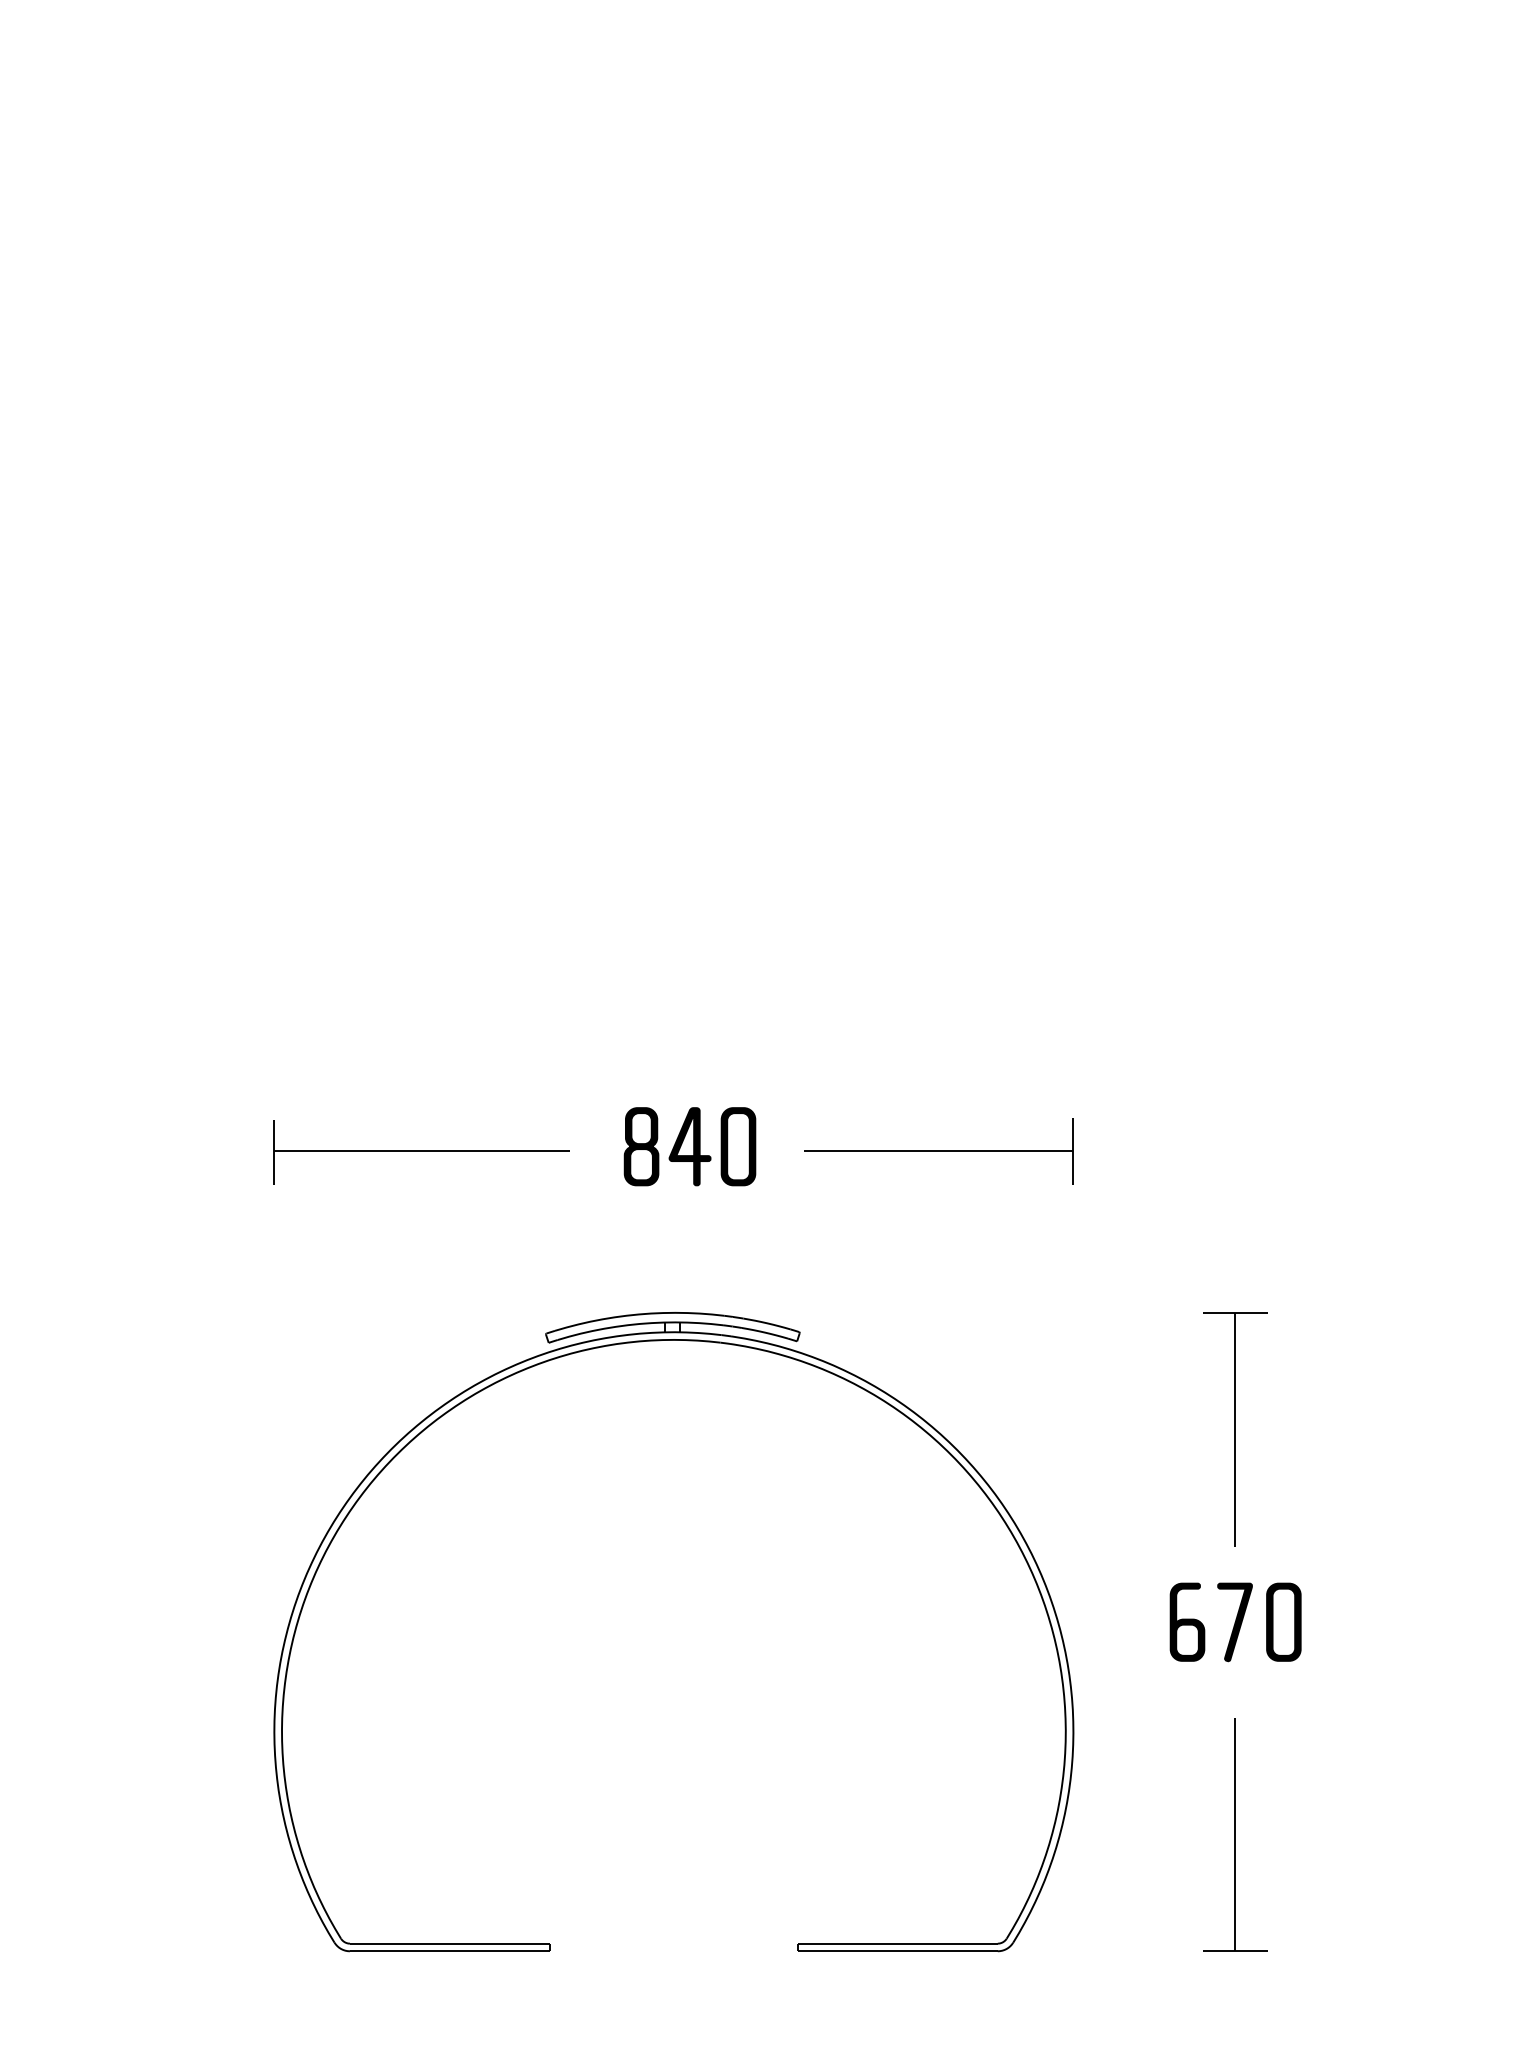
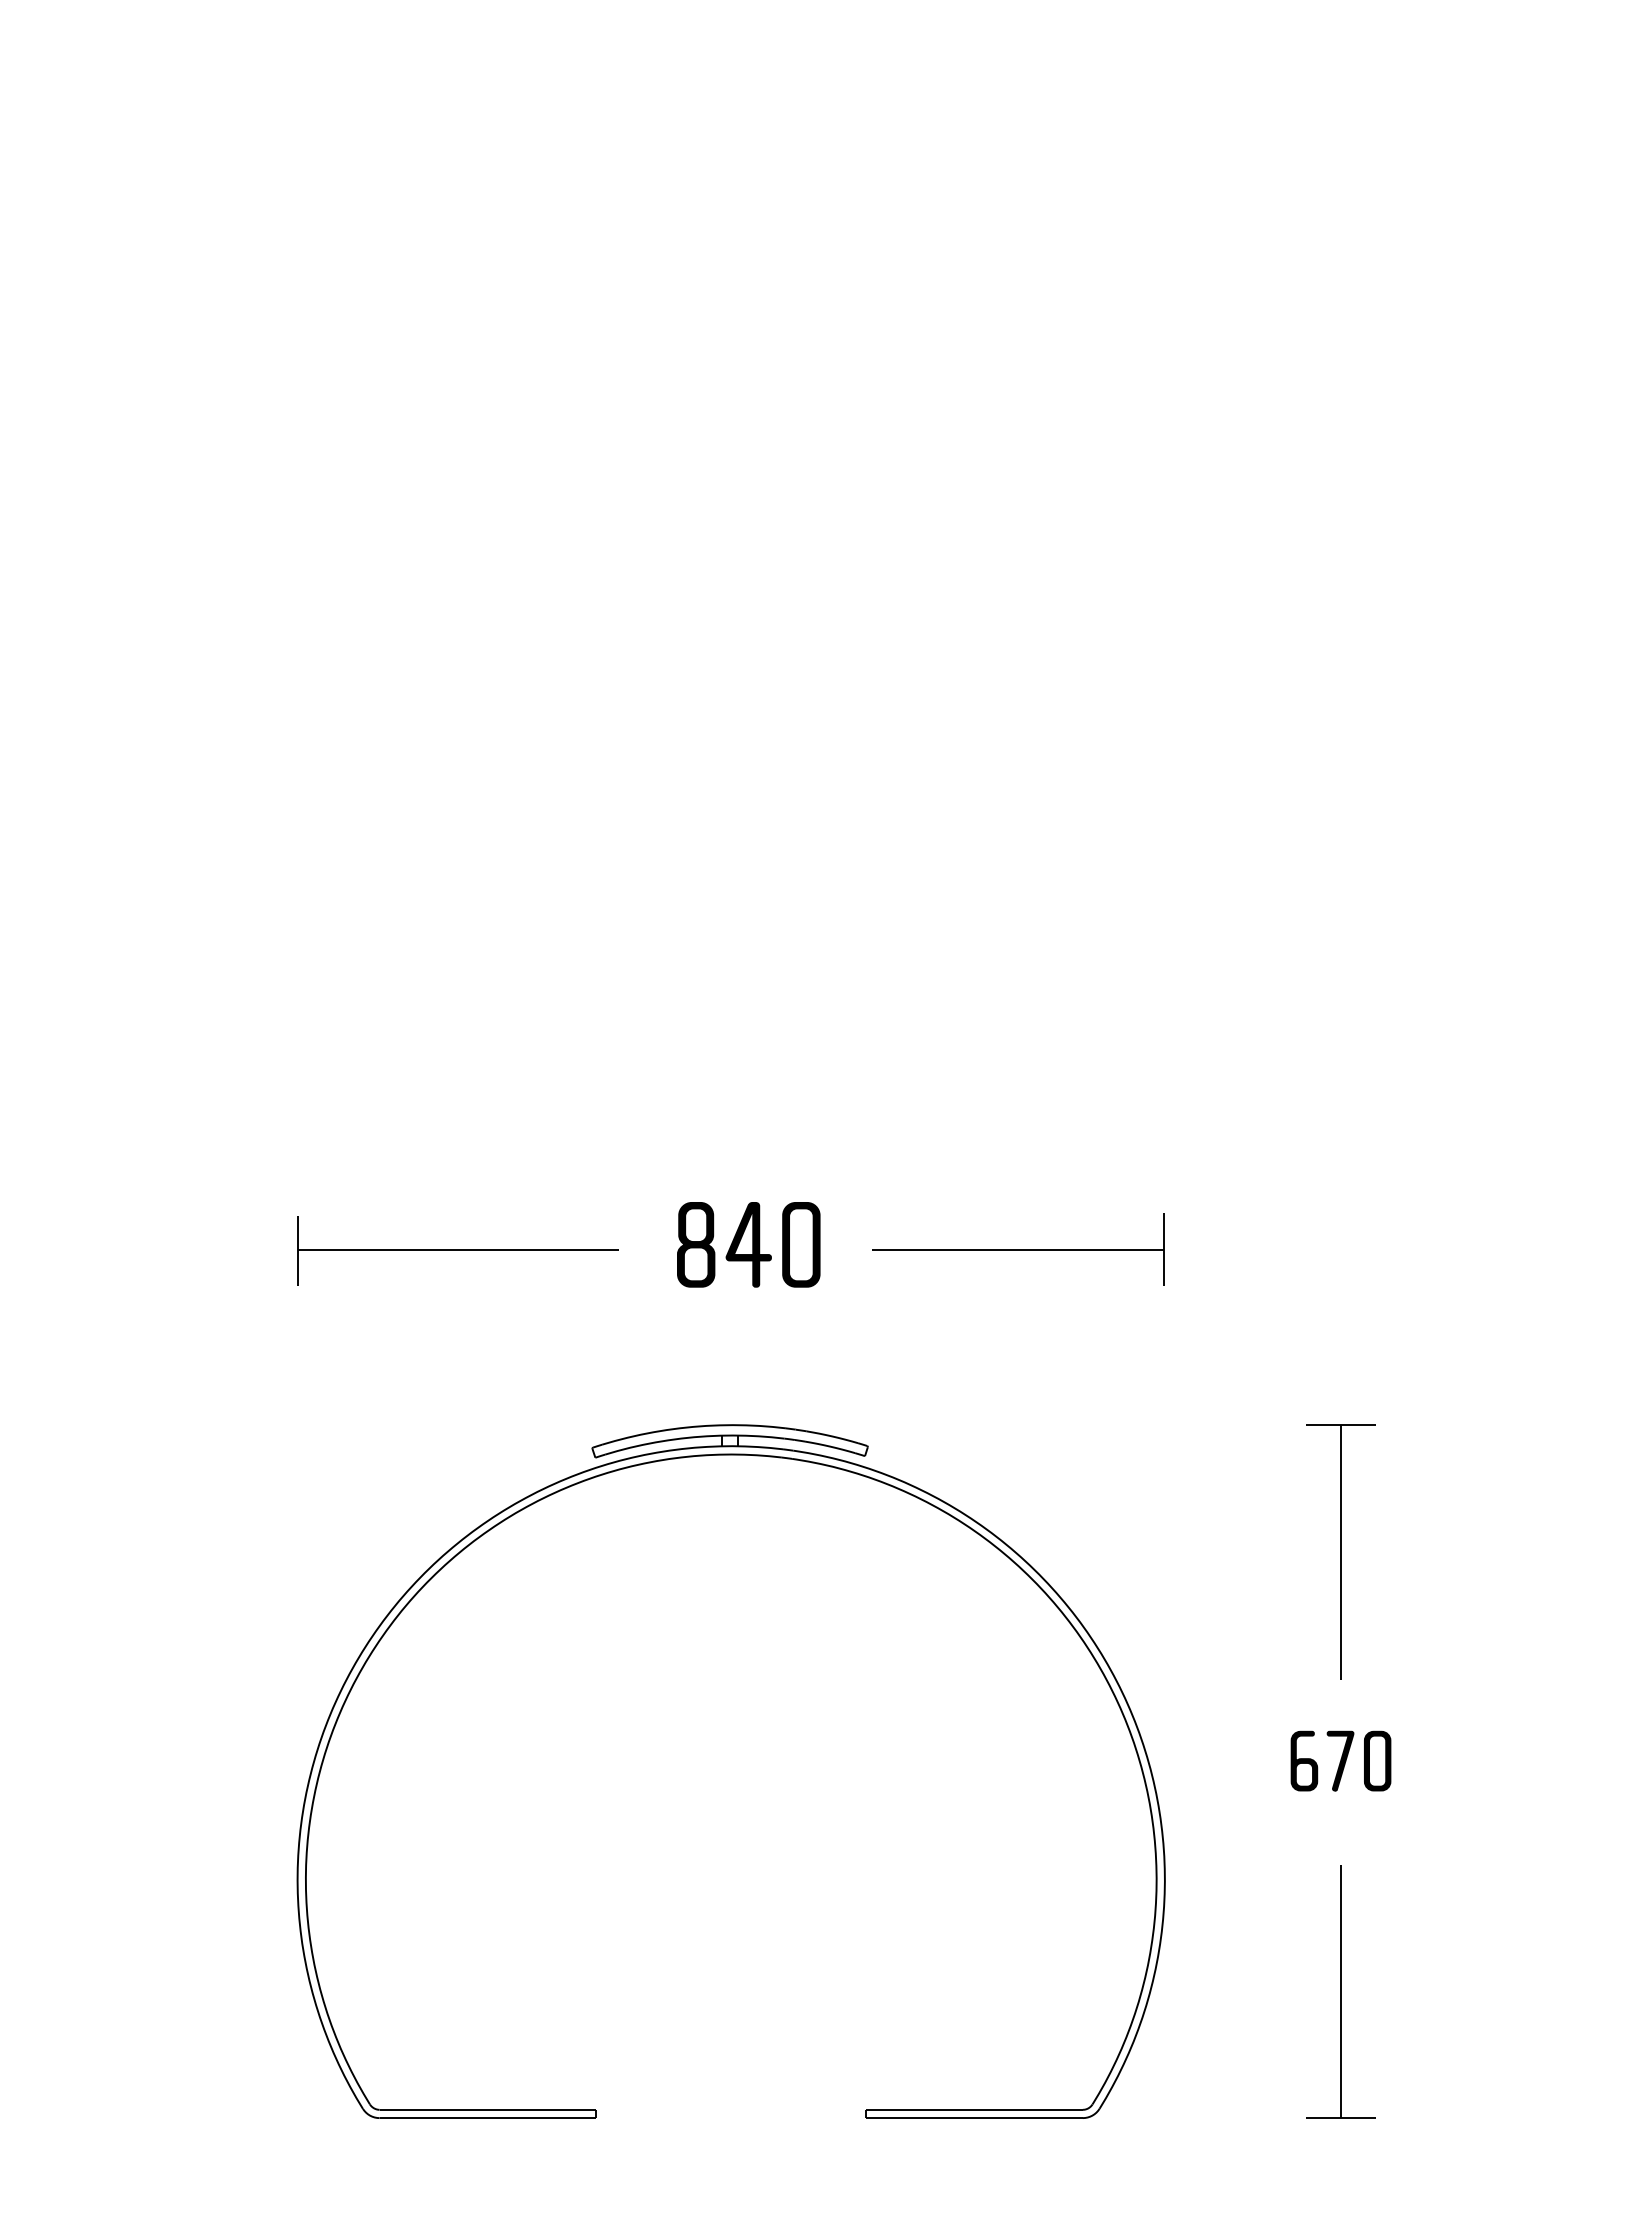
part: (1235, 1622) -> (1340, 1761), size x0.7

